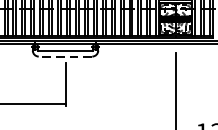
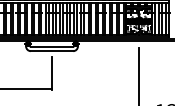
line: (64, 56) -> (51, 51), dashed -> solid

